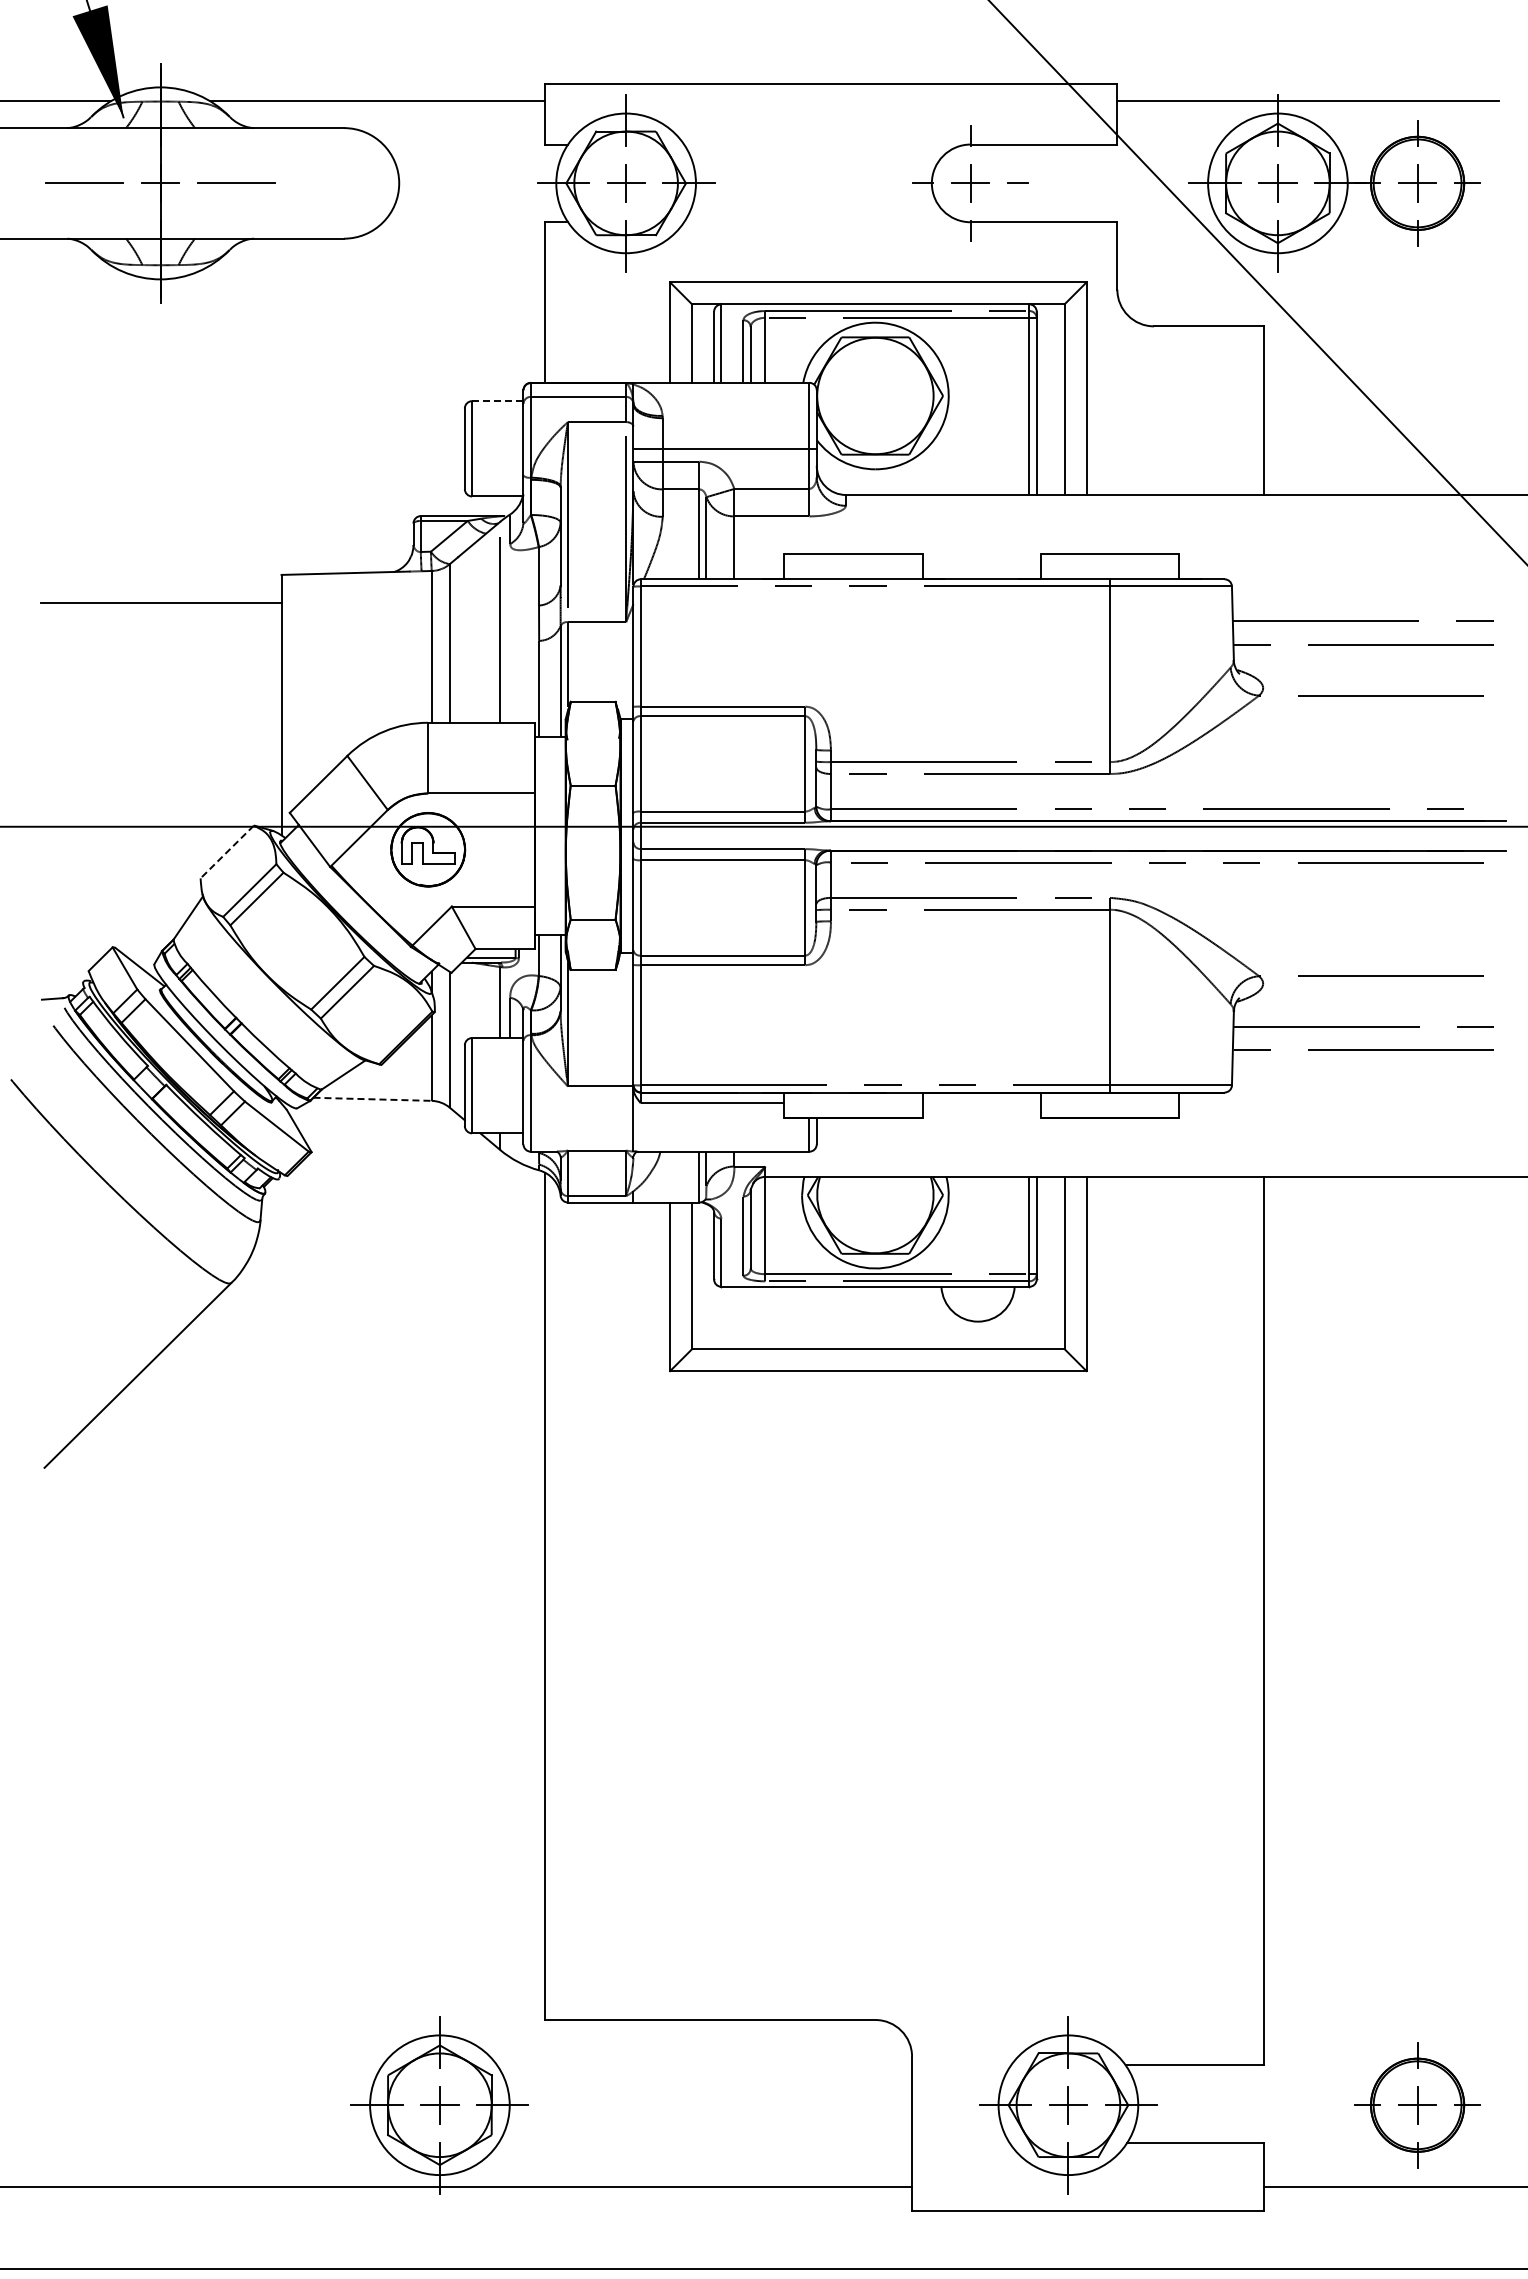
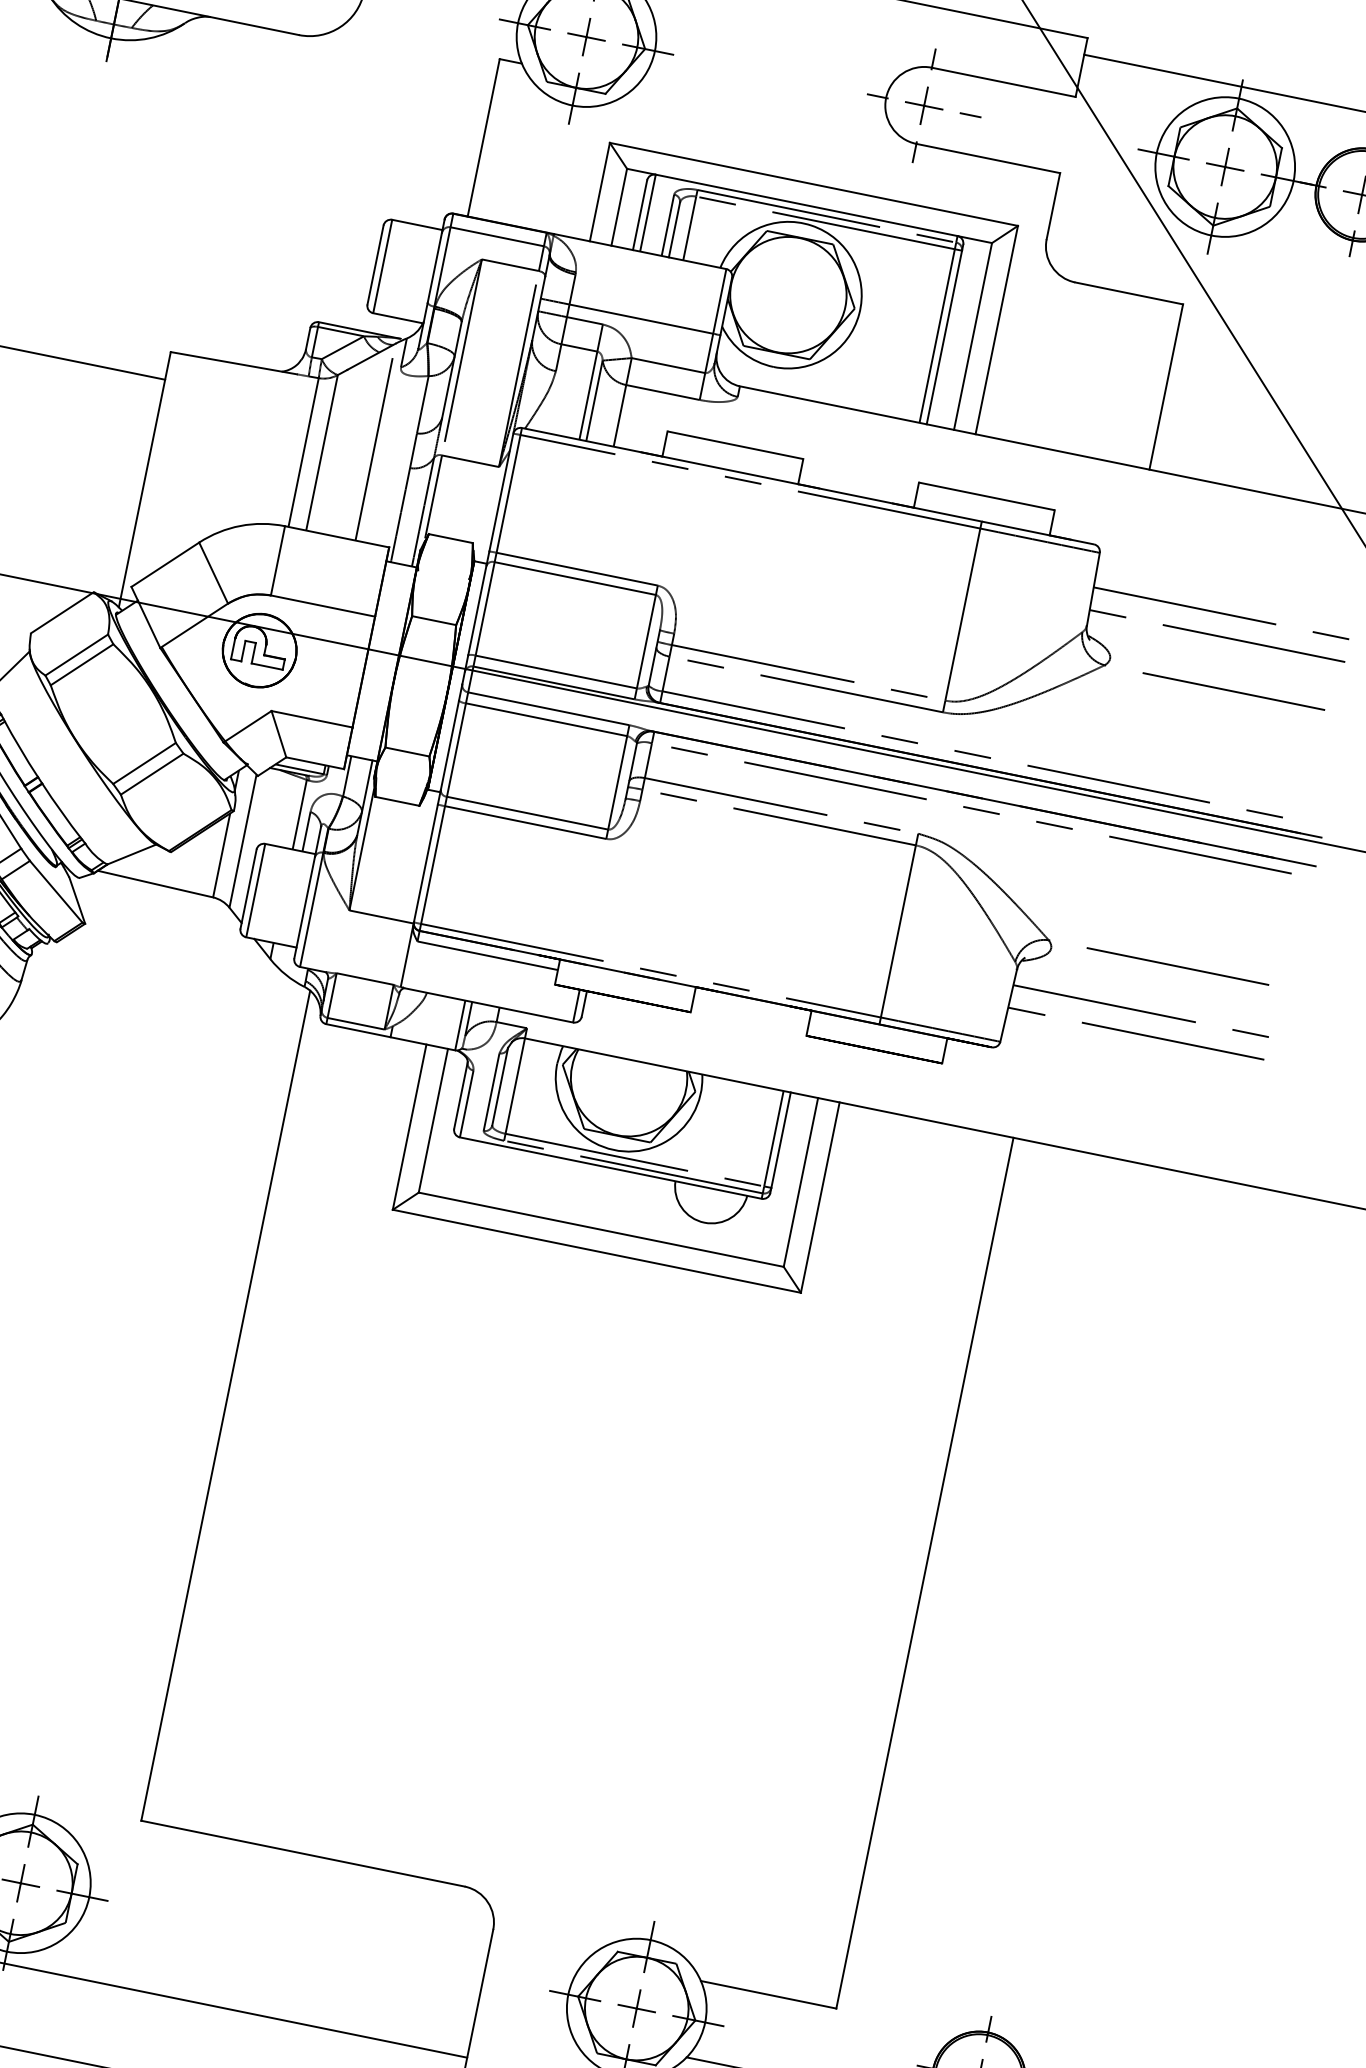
line: (497, 401) -> (416, 225), dashed -> solid
line: (226, 852) -> (61, 613), dashed -> solid
line: (373, 1099) -> (156, 884), dashed -> solid

